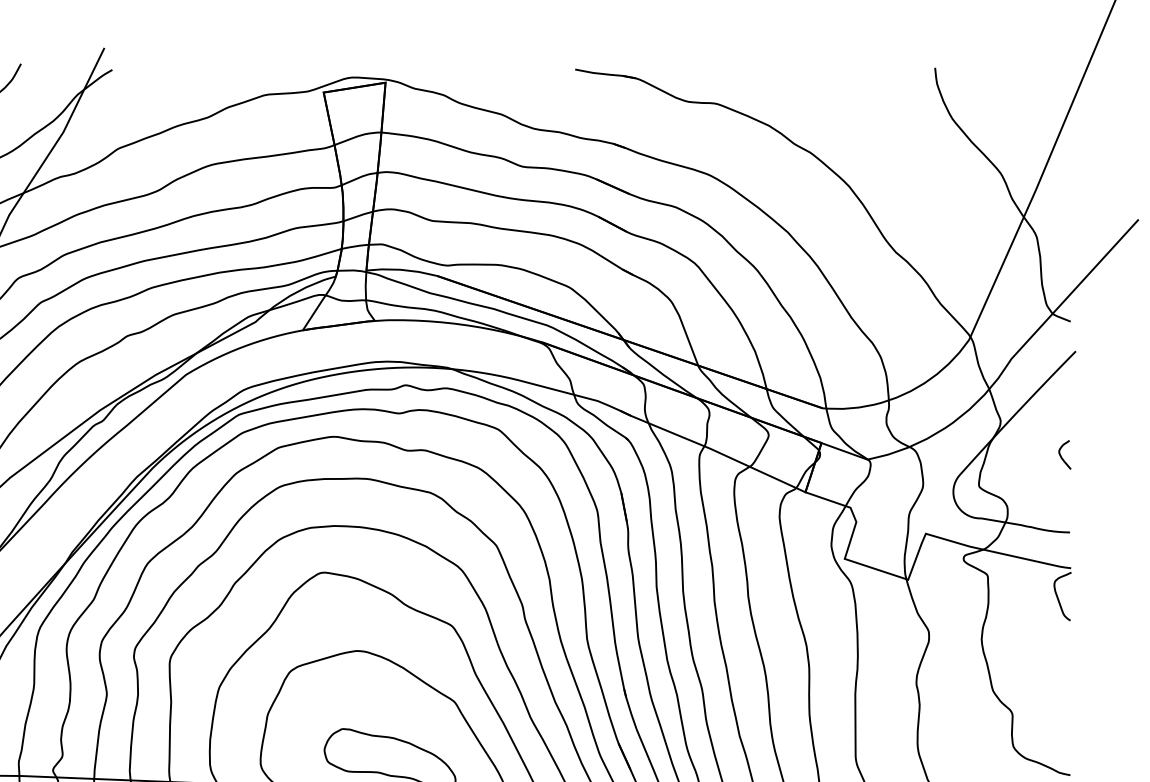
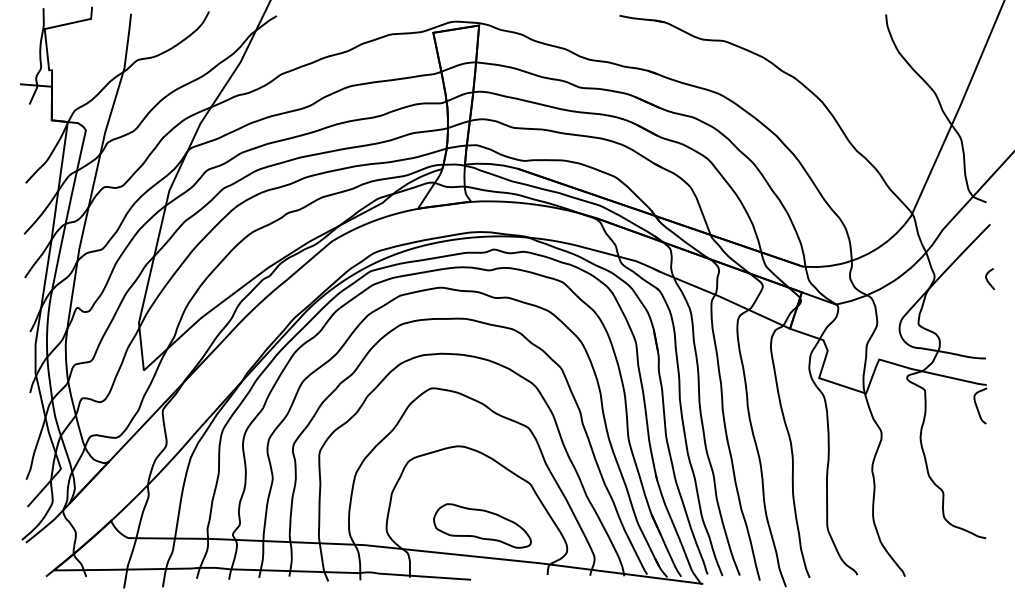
curve: (1062, 456) -> (988, 280), moved

